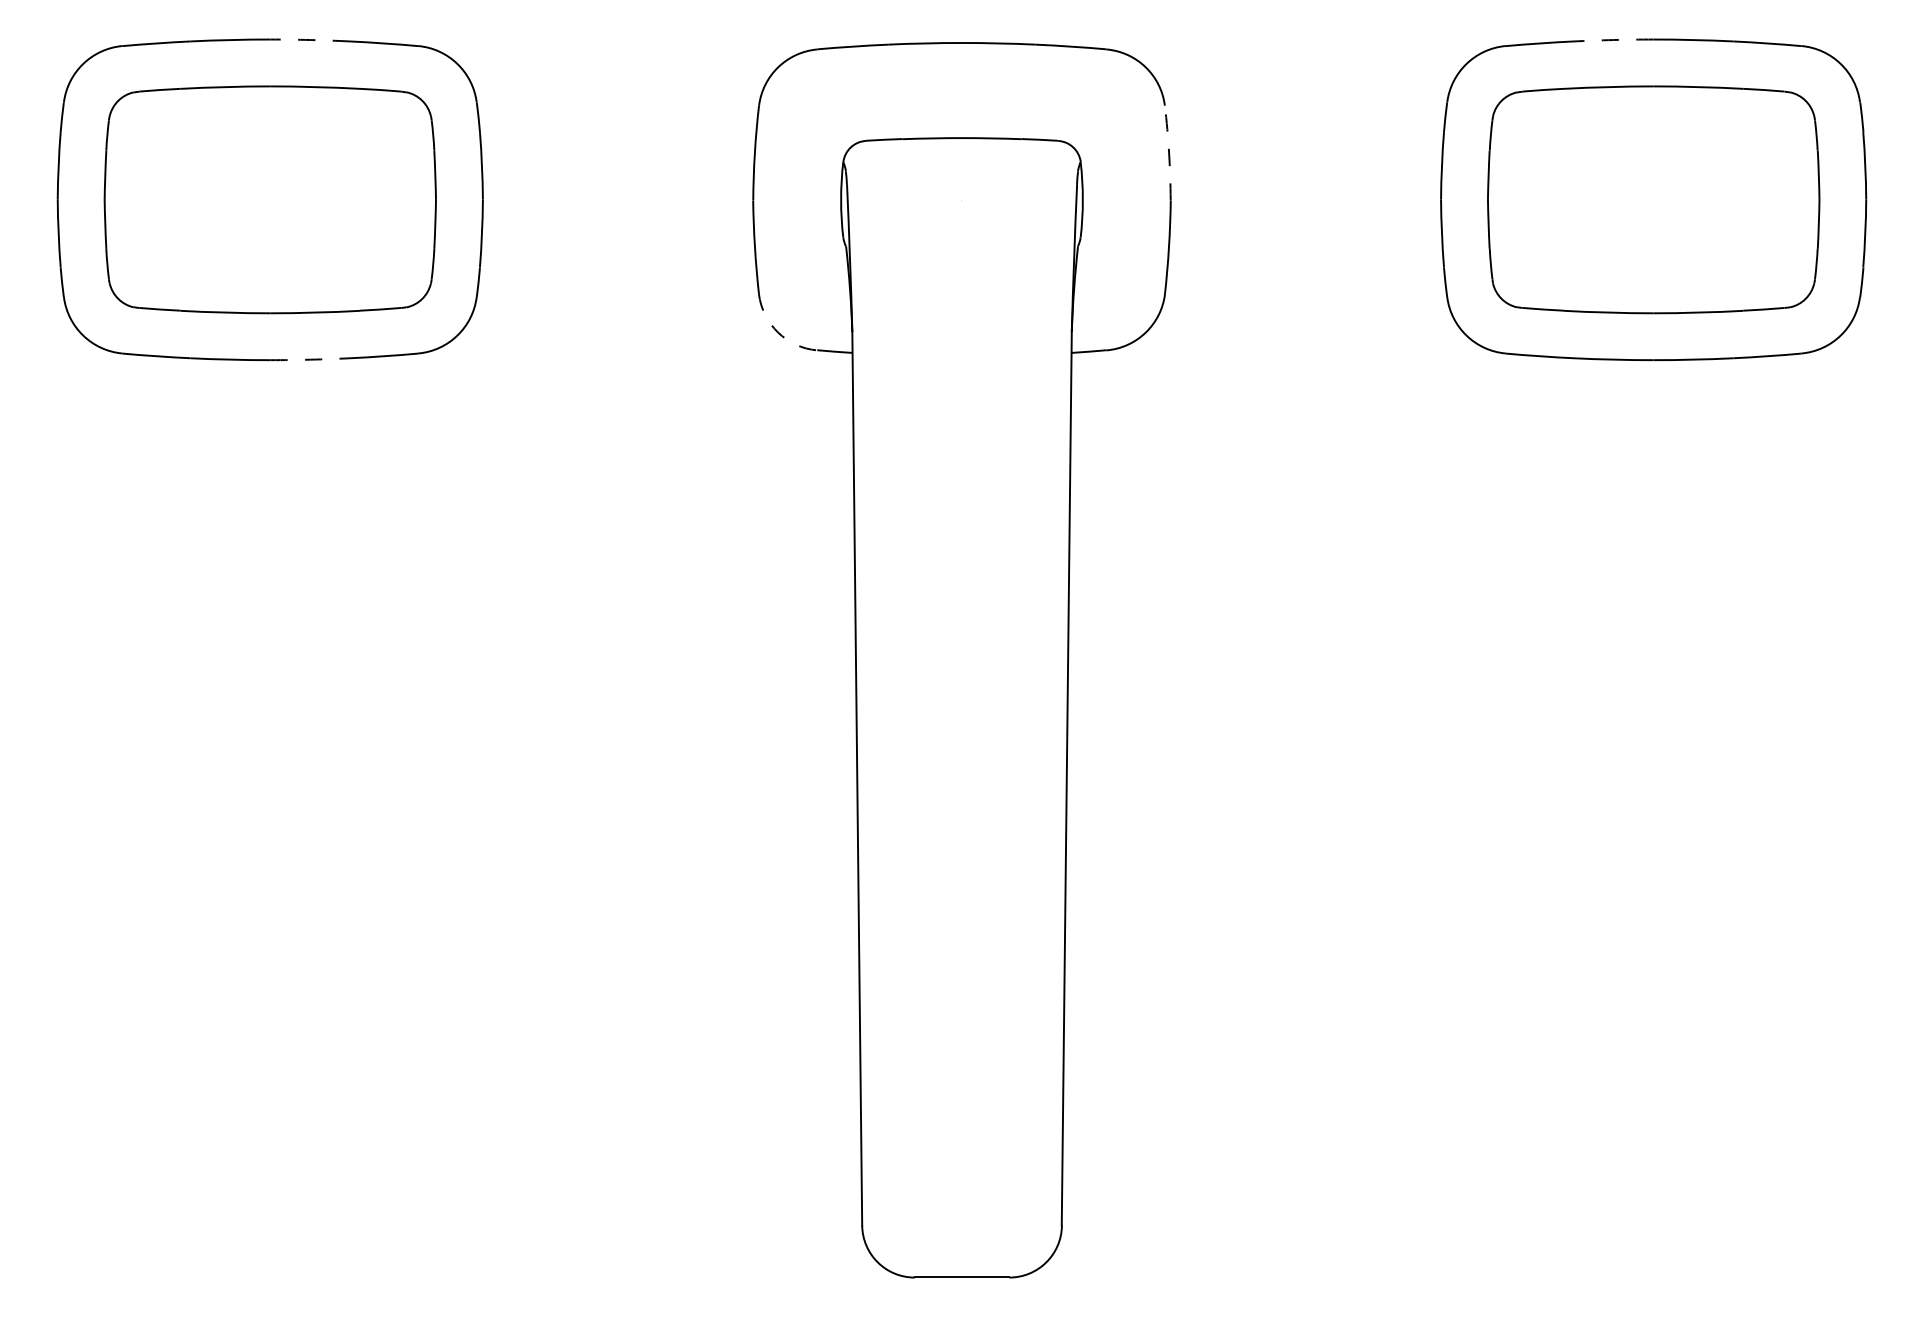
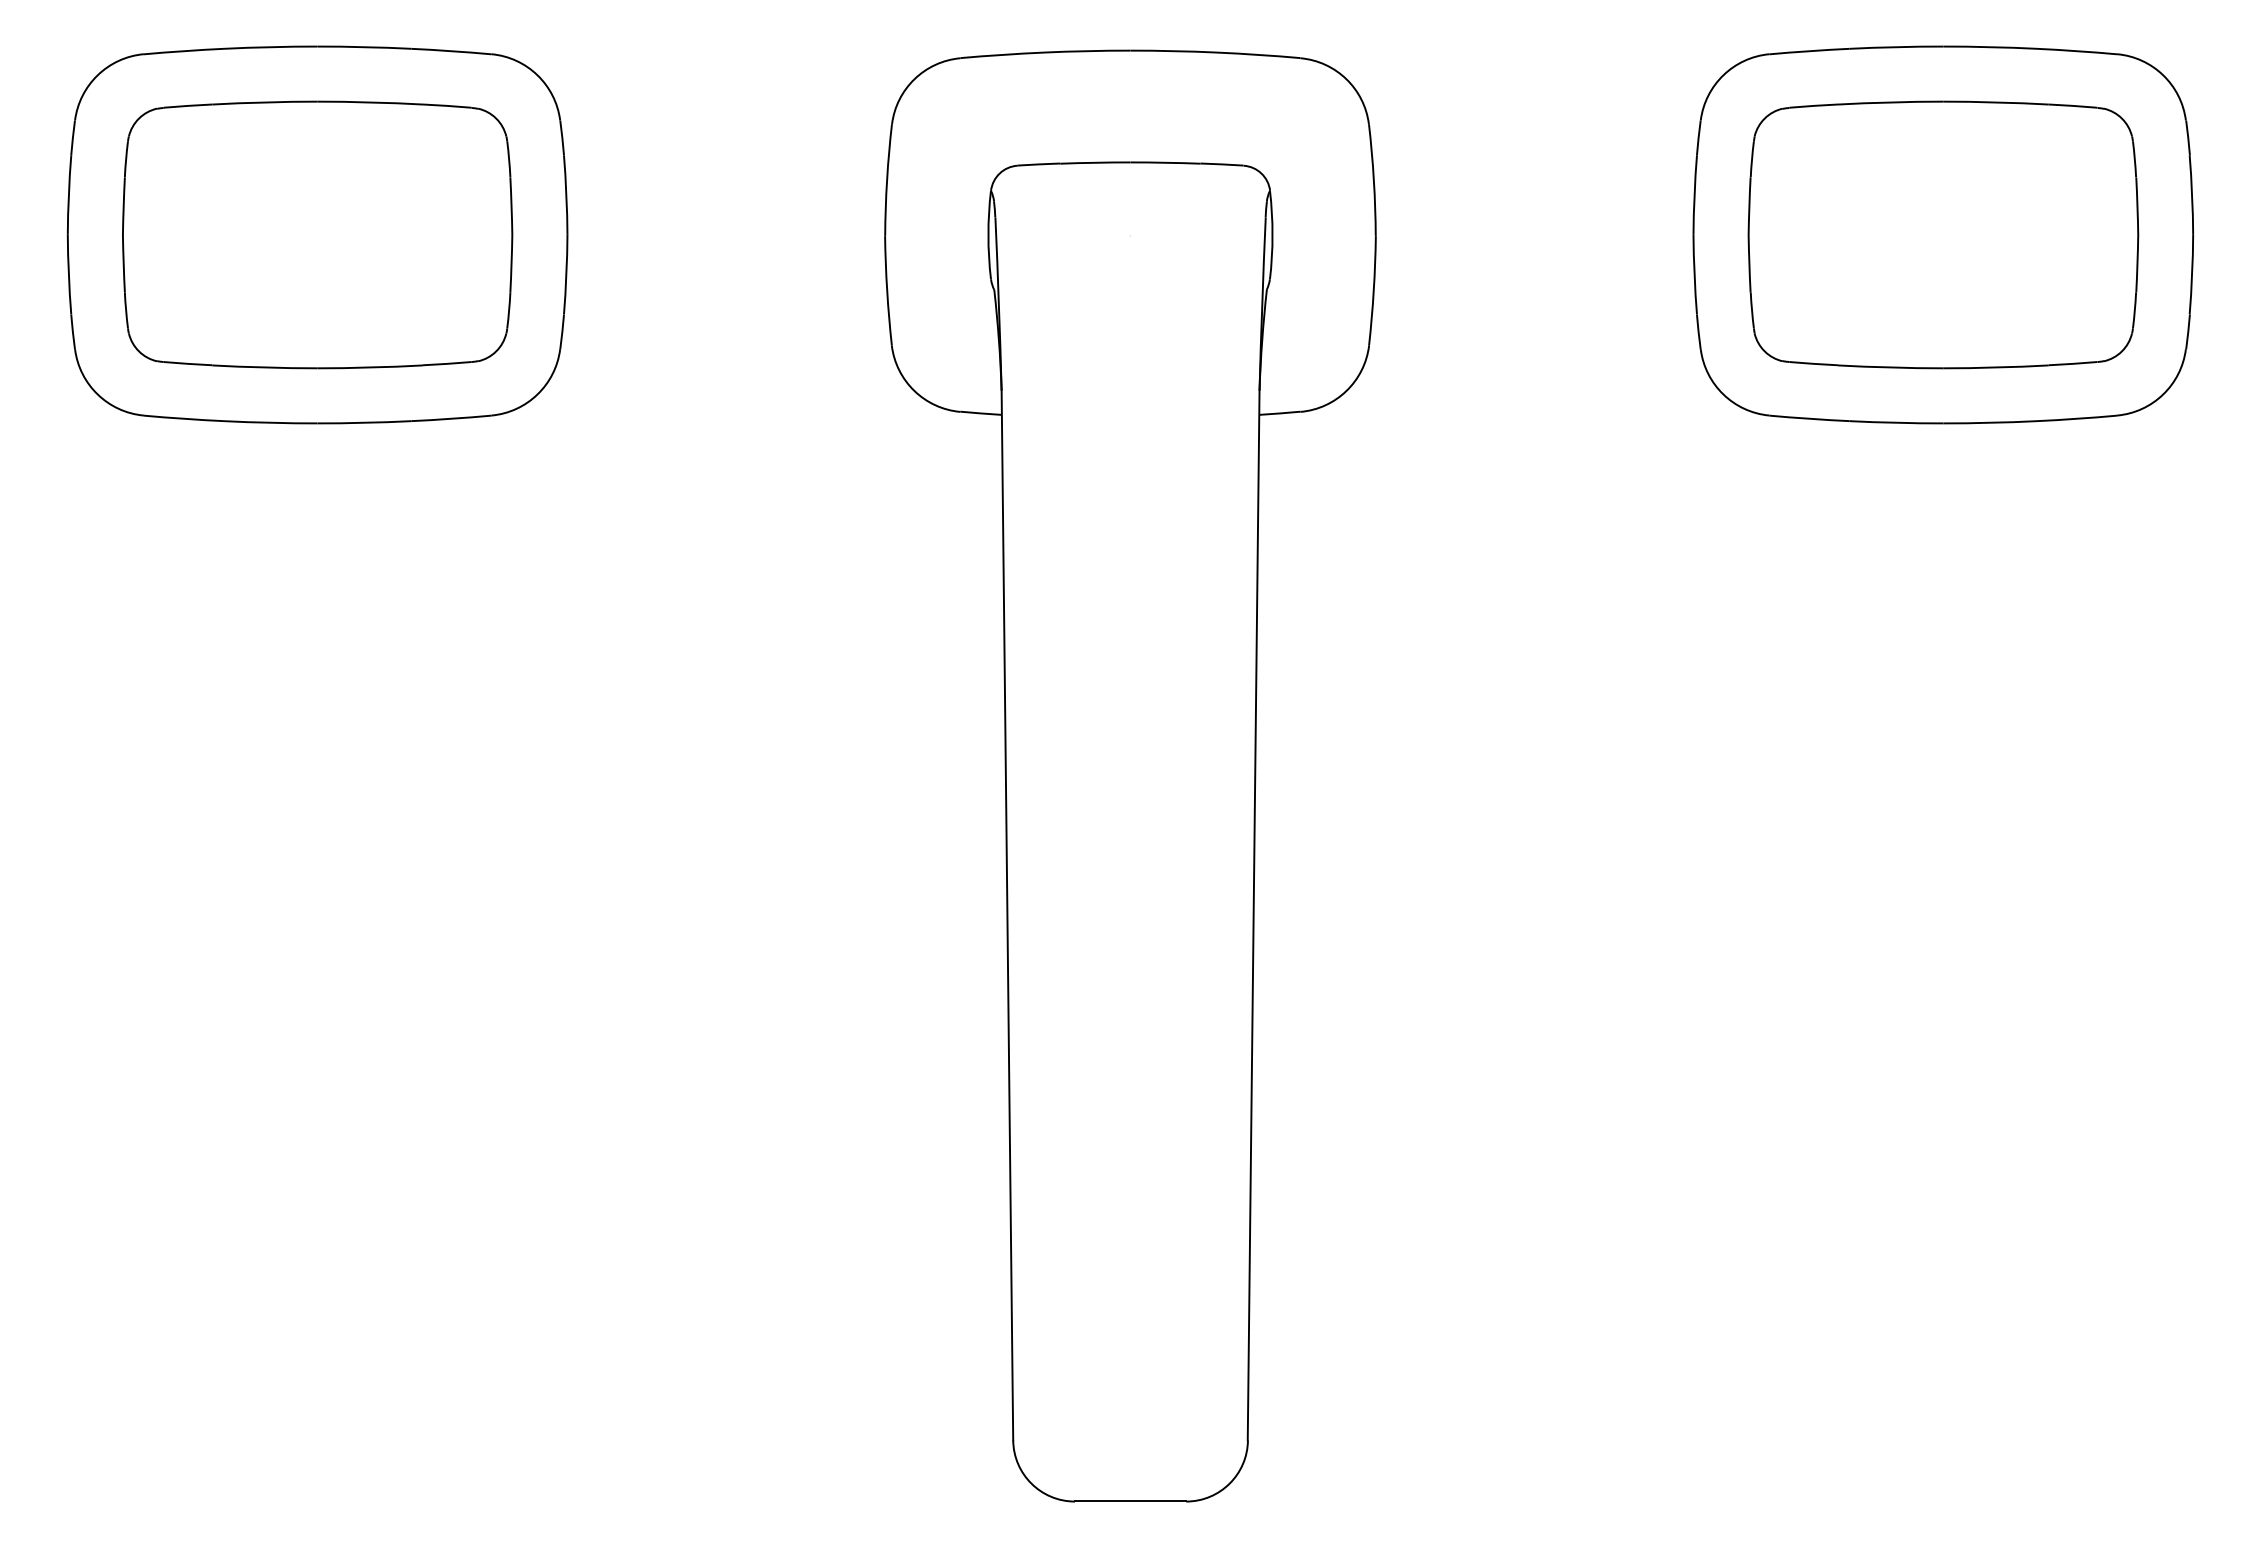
arc: (310, 40) -> (364, 47), dashed -> solid
arc: (1613, 40) -> (1896, 47), dashed -> solid
arc: (1168, 153) -> (1373, 180), dashed -> solid
arc: (778, 332) -> (914, 390), dashed -> solid
arc: (310, 359) -> (364, 422), dashed -> solid

